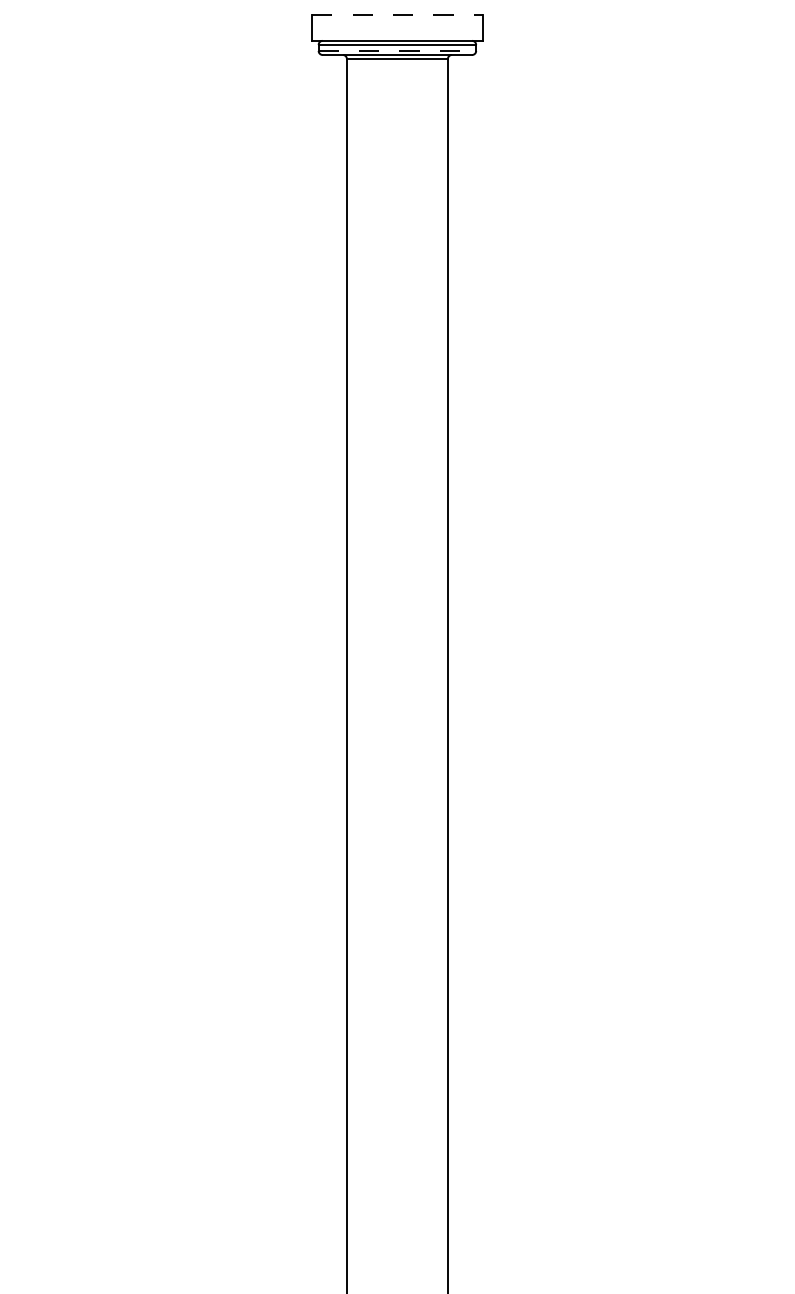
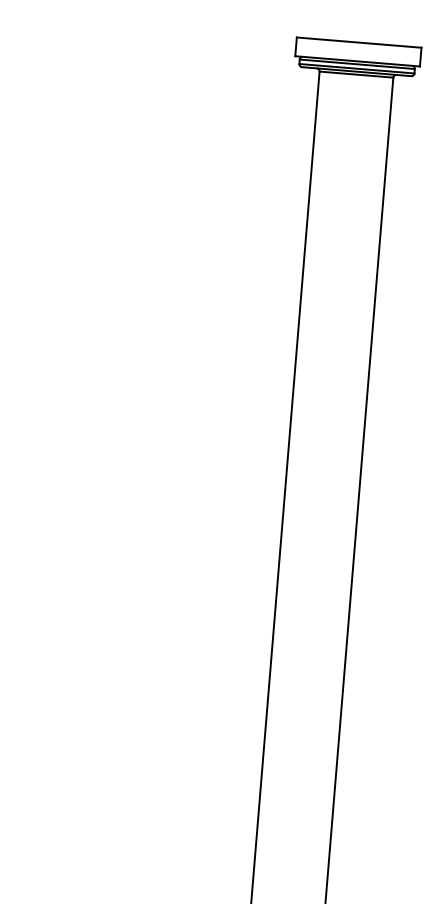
line: (398, 15) -> (359, 42), dashed -> solid
line: (397, 50) -> (357, 68), dashed -> solid

